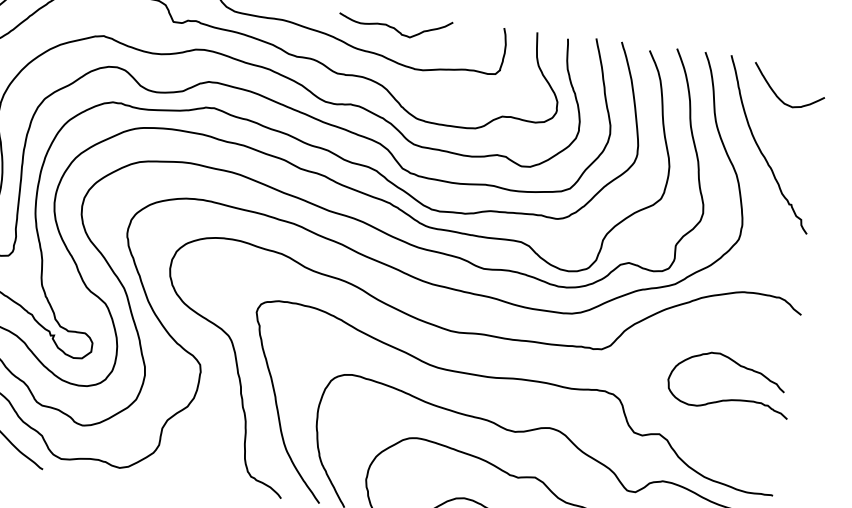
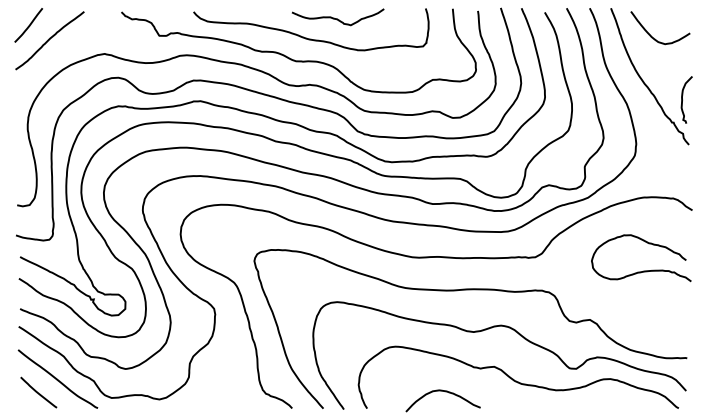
curve: (805, 177) -> (682, 99), added
curve: (730, 398) -> (643, 270), moved

